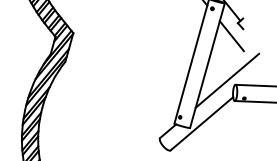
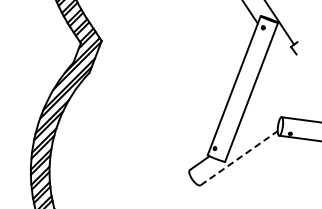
line: (231, 35) -> (282, 60), removed
line: (227, 80) -> (272, 111), removed
line: (202, 123) -> (239, 157), solid -> dashed

